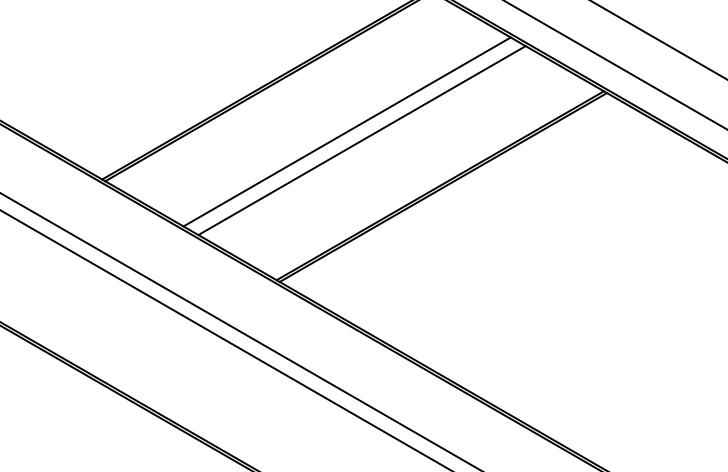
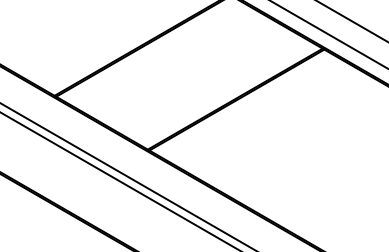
line: (347, 130) -> (185, 69), removed
line: (362, 139) -> (193, 74), removed

